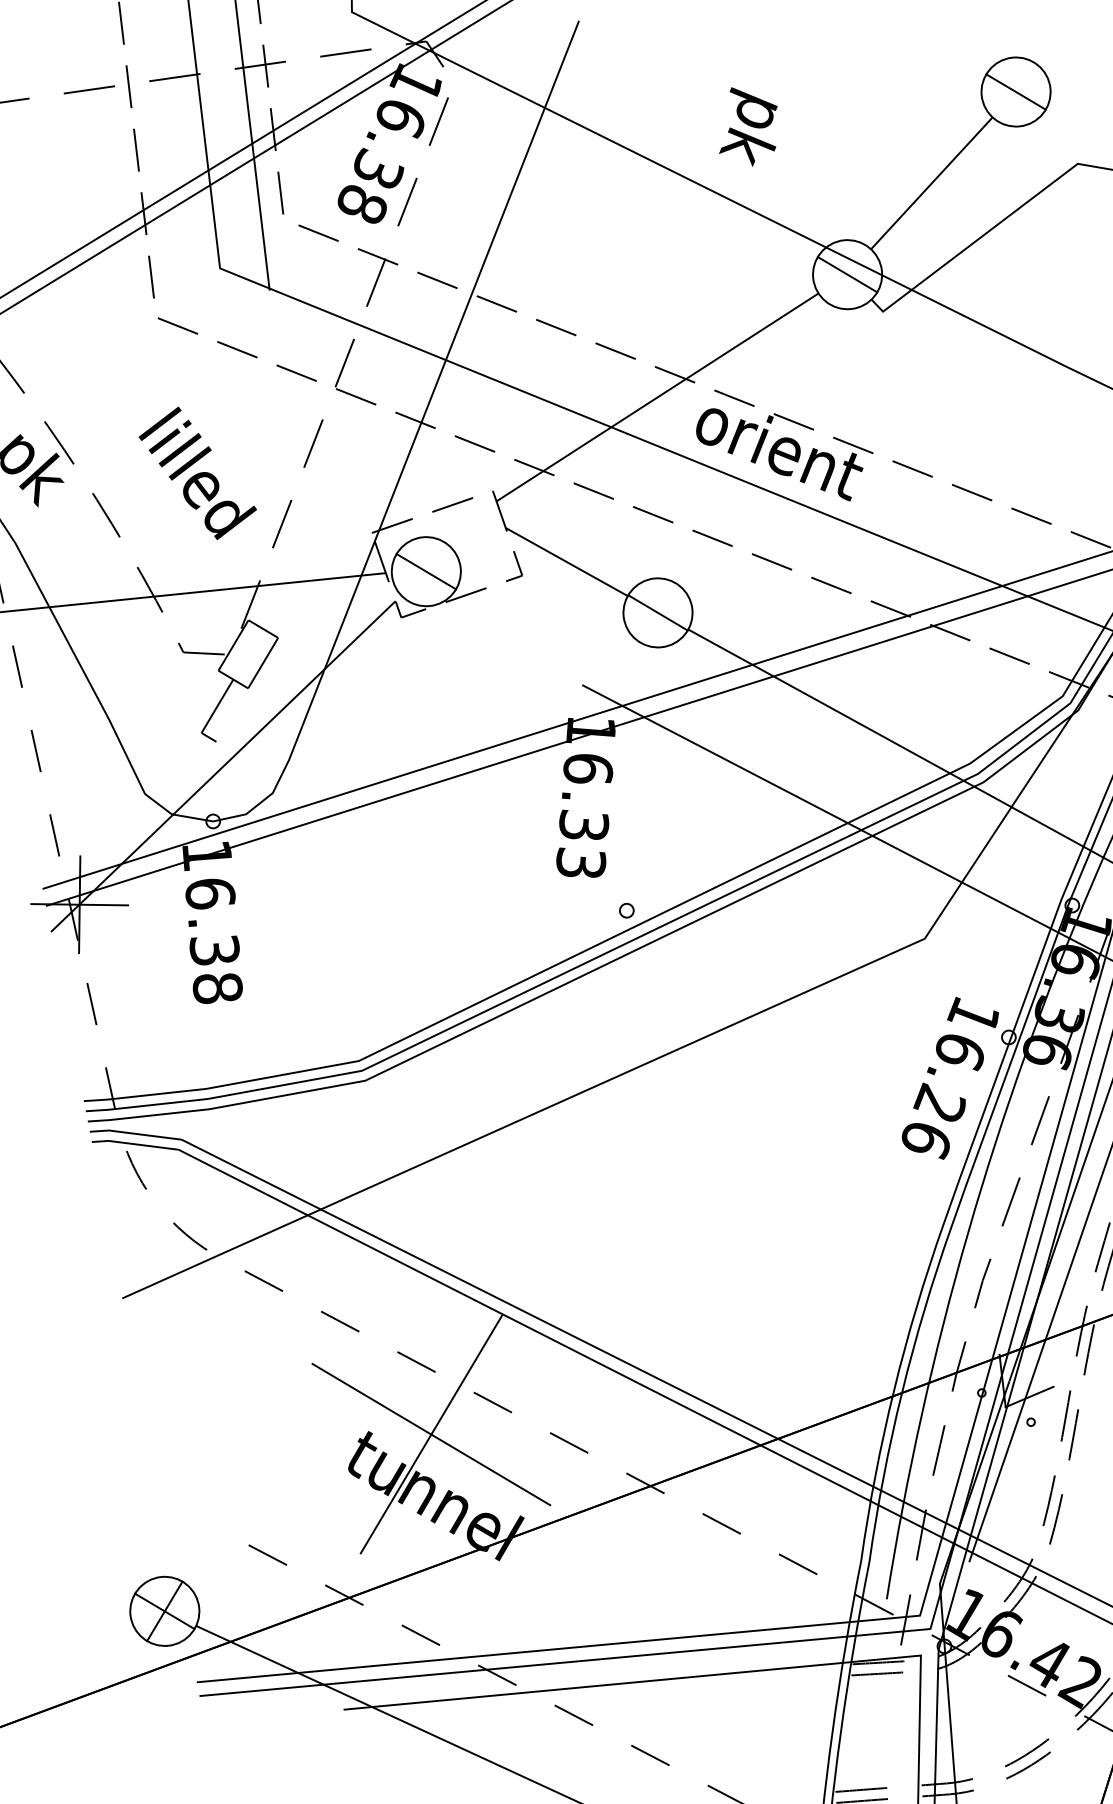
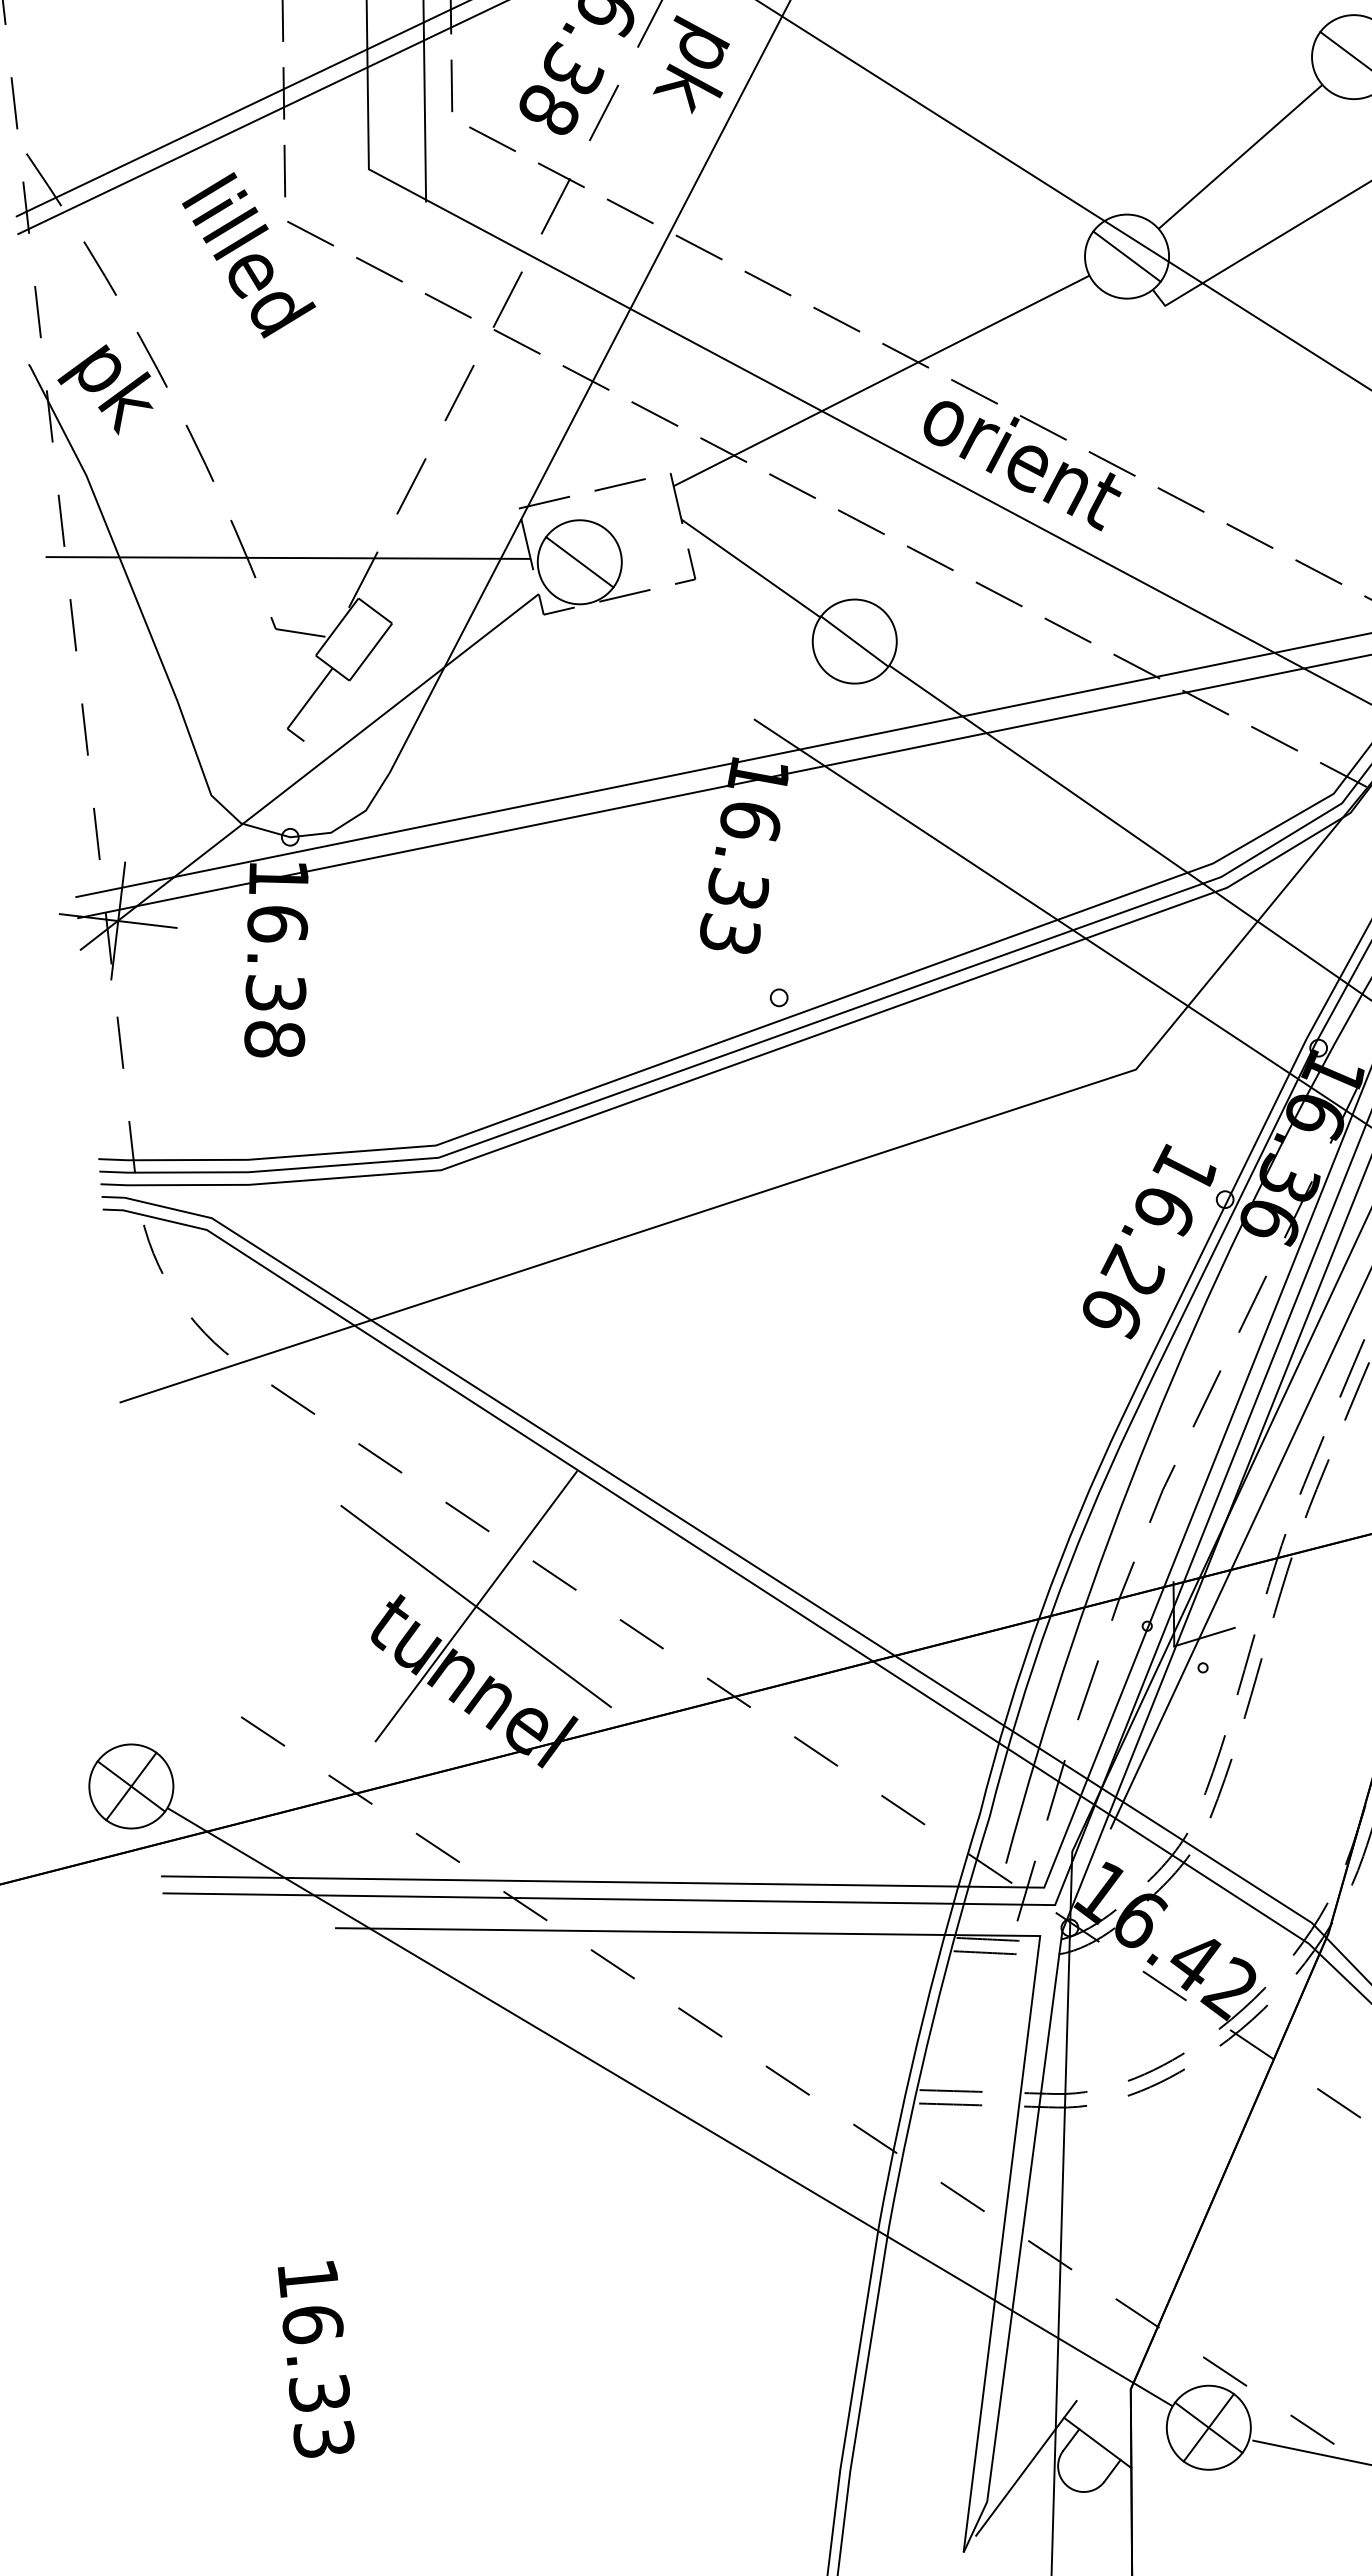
text: (748, 126) -> (691, 64), moved
text: (197, 473) -> (248, 255), moved

